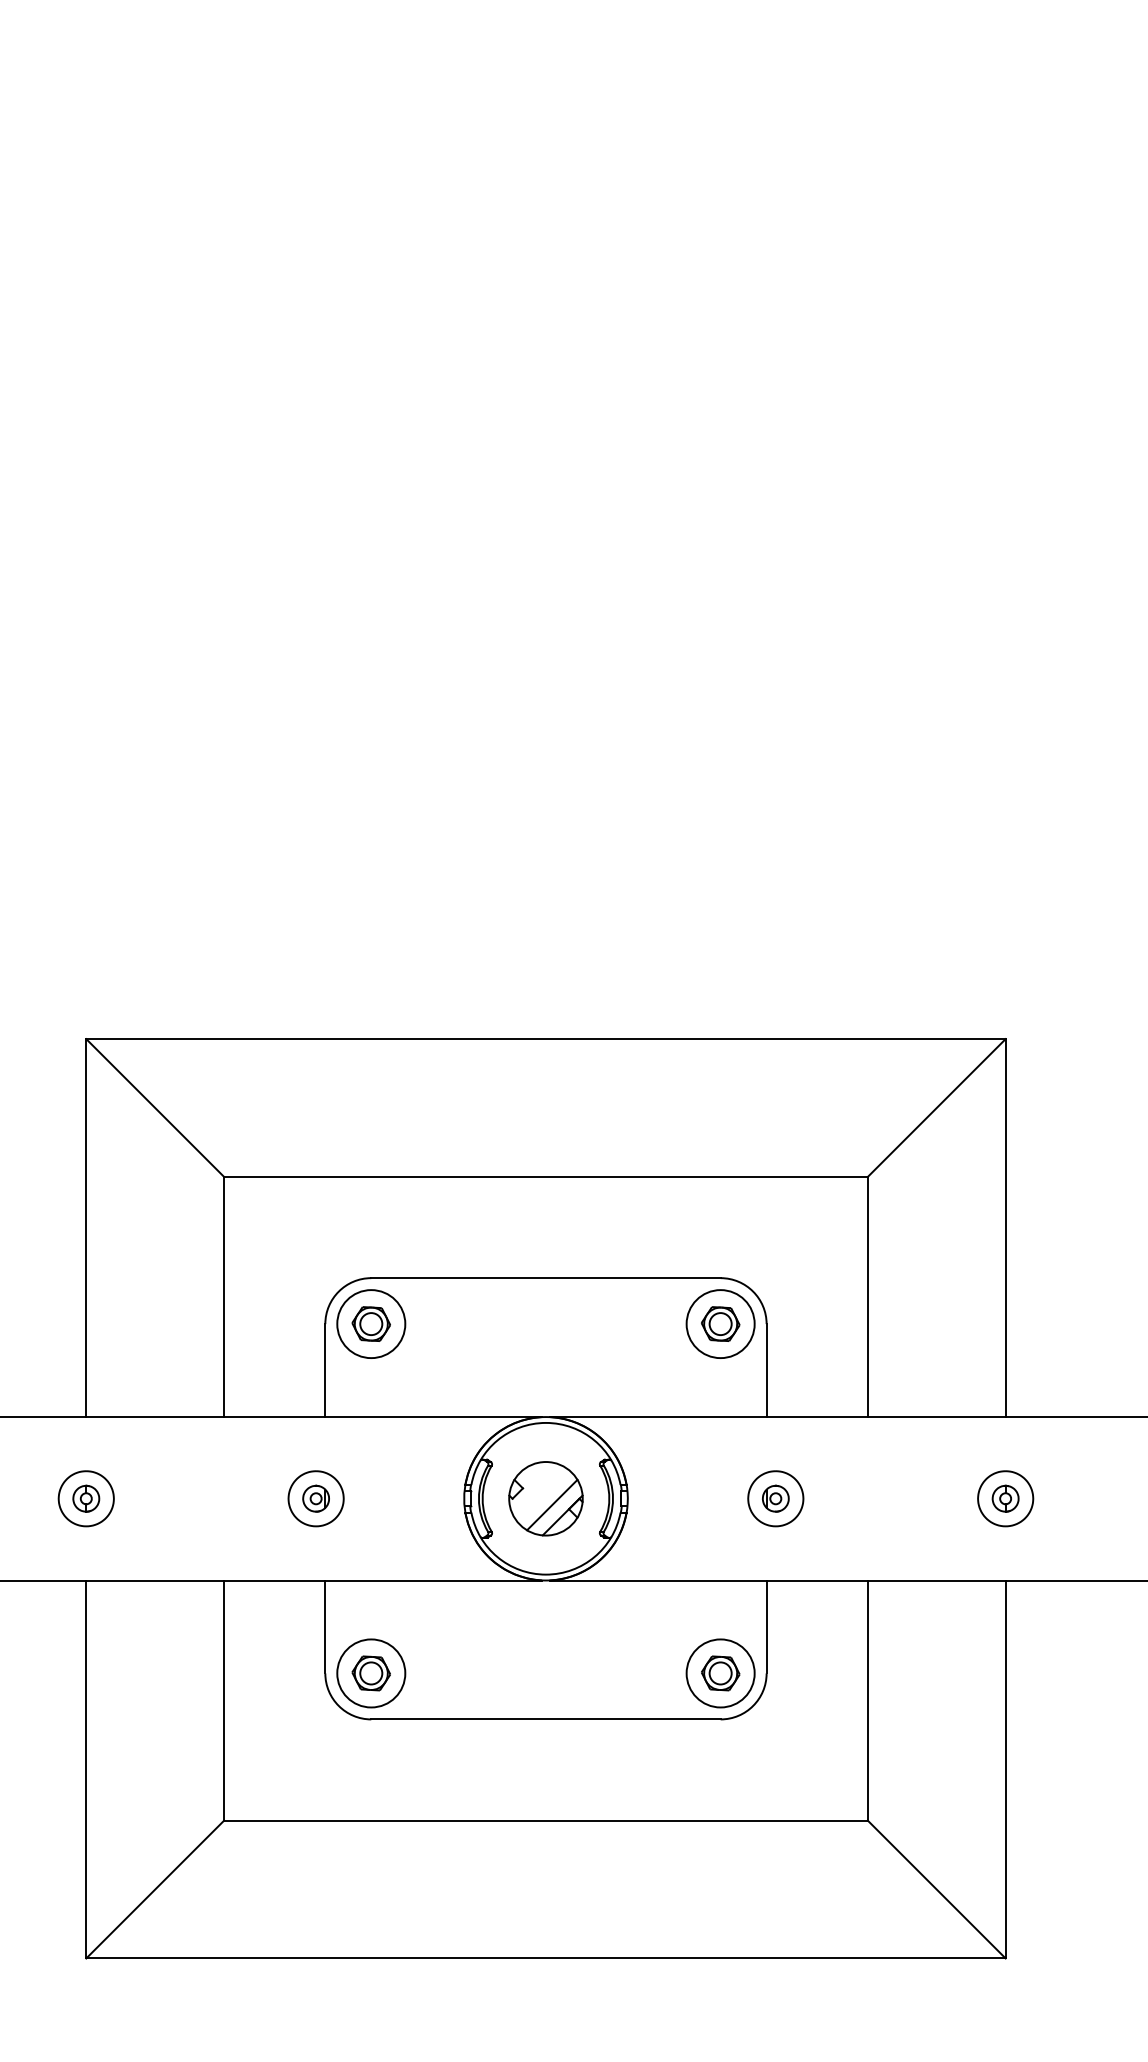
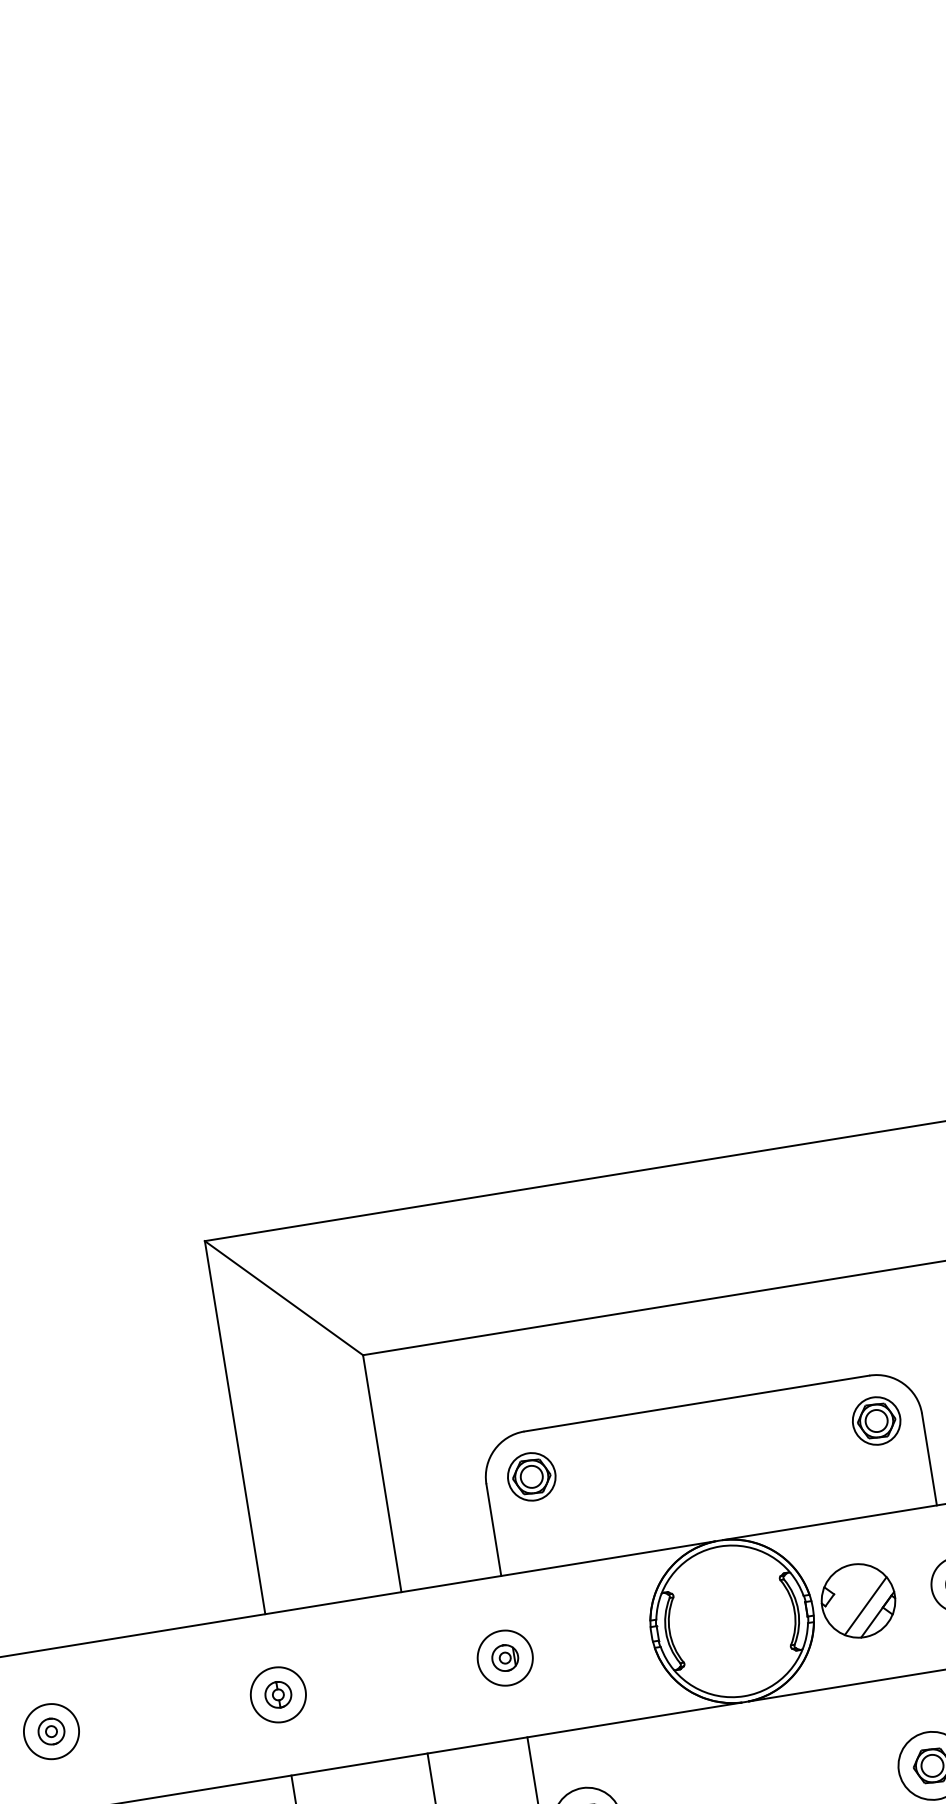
circle: (371, 1324) -> (532, 1477), size x0.7
circle: (720, 1324) -> (876, 1421), size x0.7
part: (545, 1498) -> (857, 1600), moved

